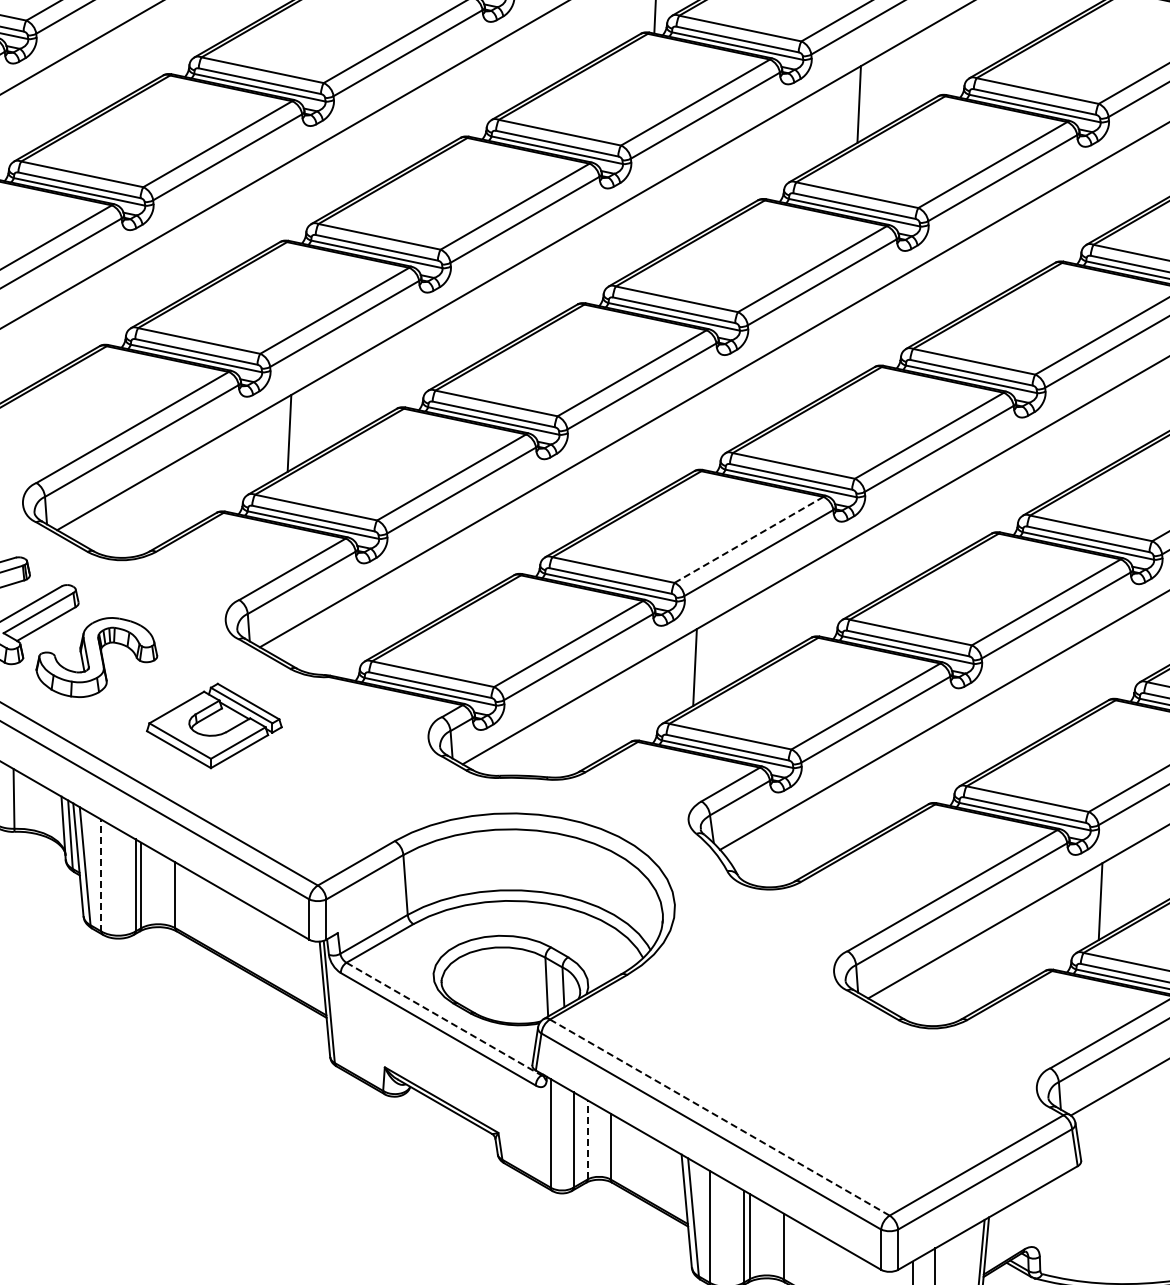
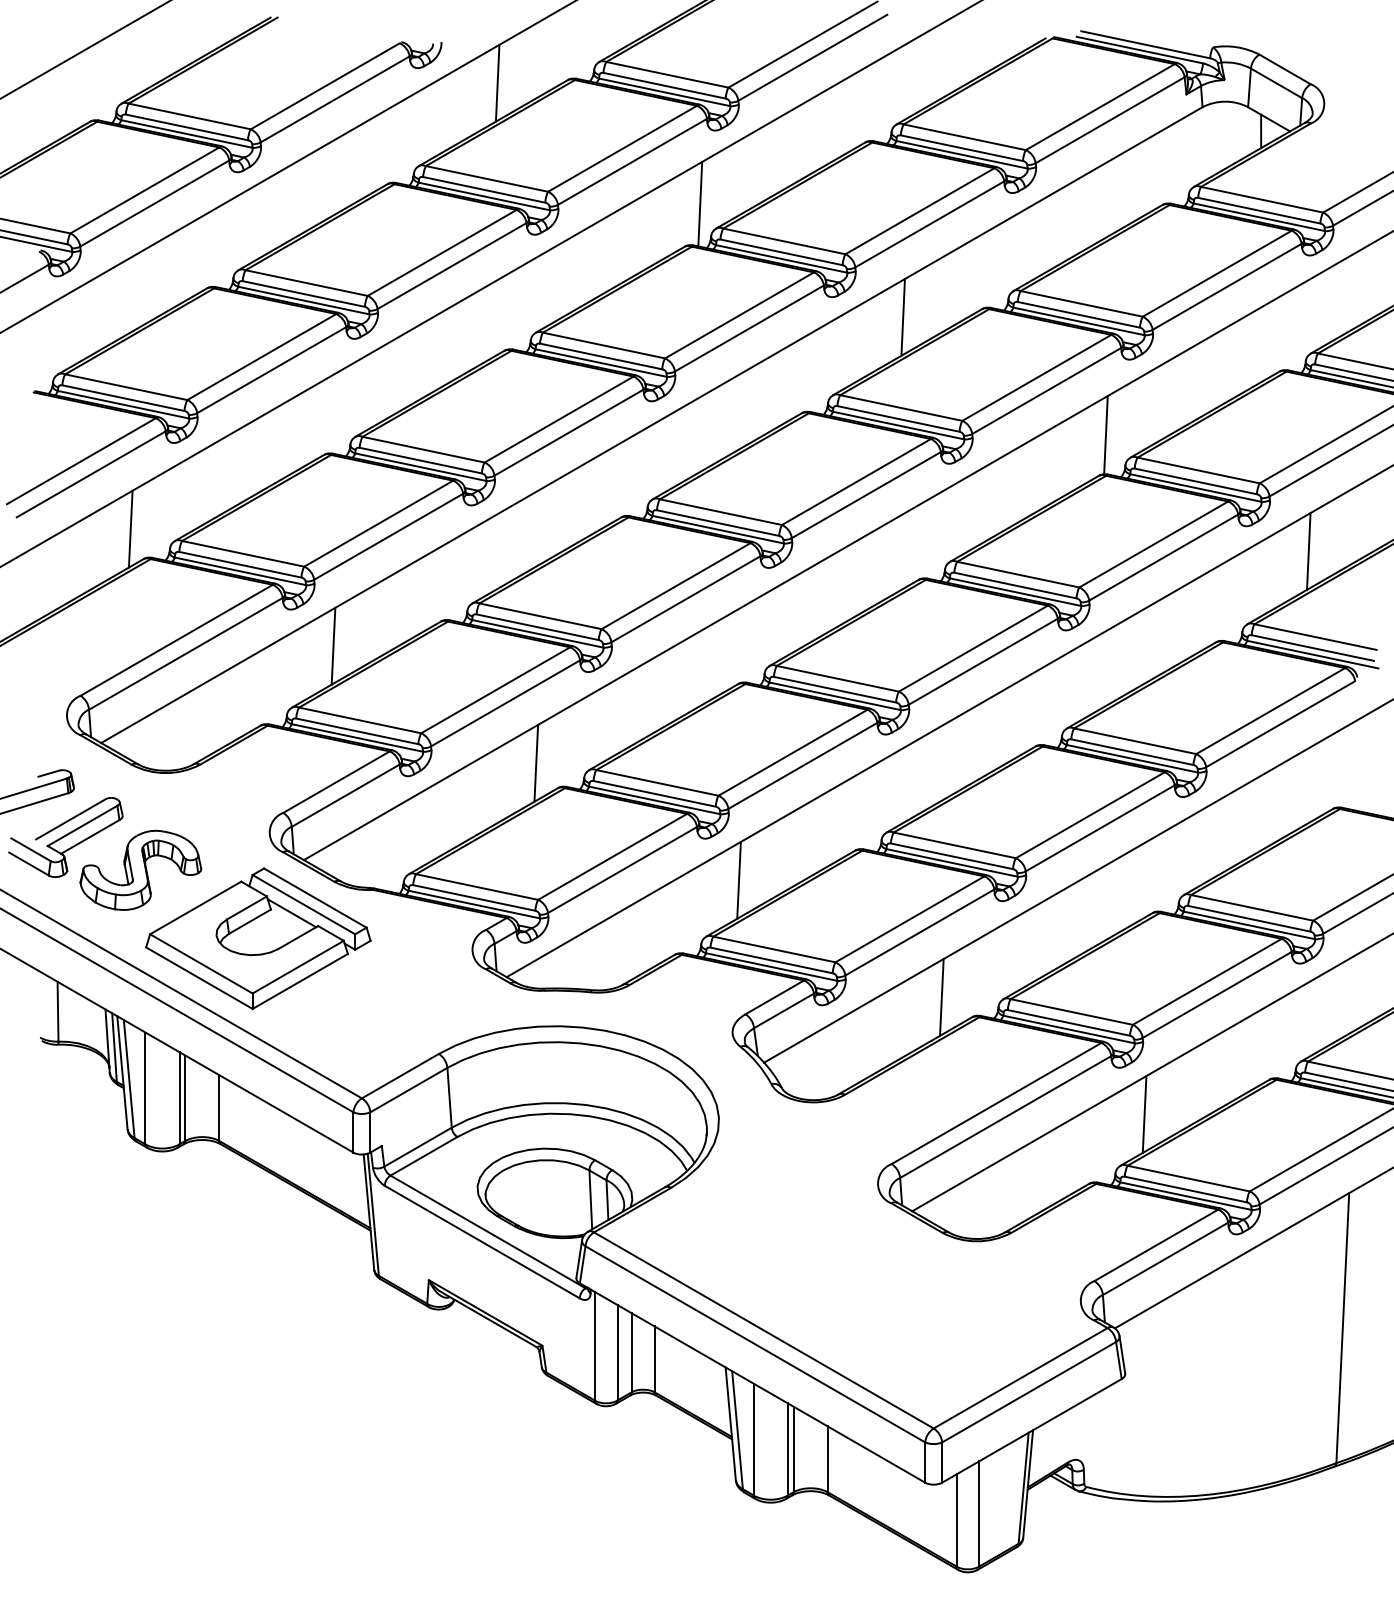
line: (1061, 222) -> (1105, 435), added
line: (86, 315) -> (130, 528), added
line: (749, 539) -> (793, 752), dashed -> solid
line: (492, 549) -> (536, 762), added
part: (214, 725) -> (258, 938), size x1.67
line: (897, 784) -> (941, 997), added
line: (101, 875) -> (145, 1088), dashed -> solid
line: (444, 1018) -> (488, 1231), dashed -> solid
line: (720, 1117) -> (764, 1330), dashed -> solid
line: (587, 1139) -> (631, 1352), dashed -> solid

